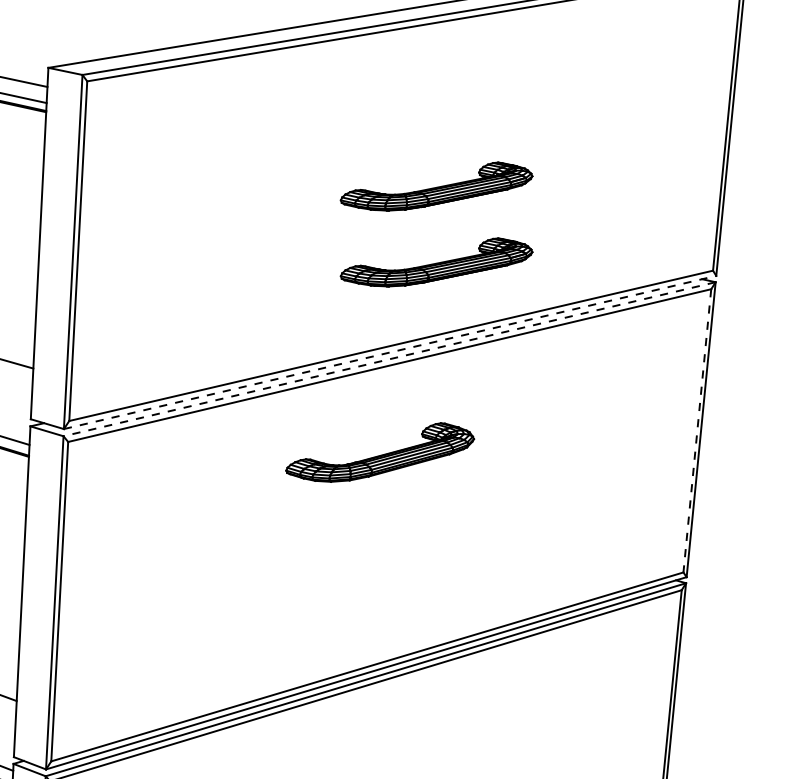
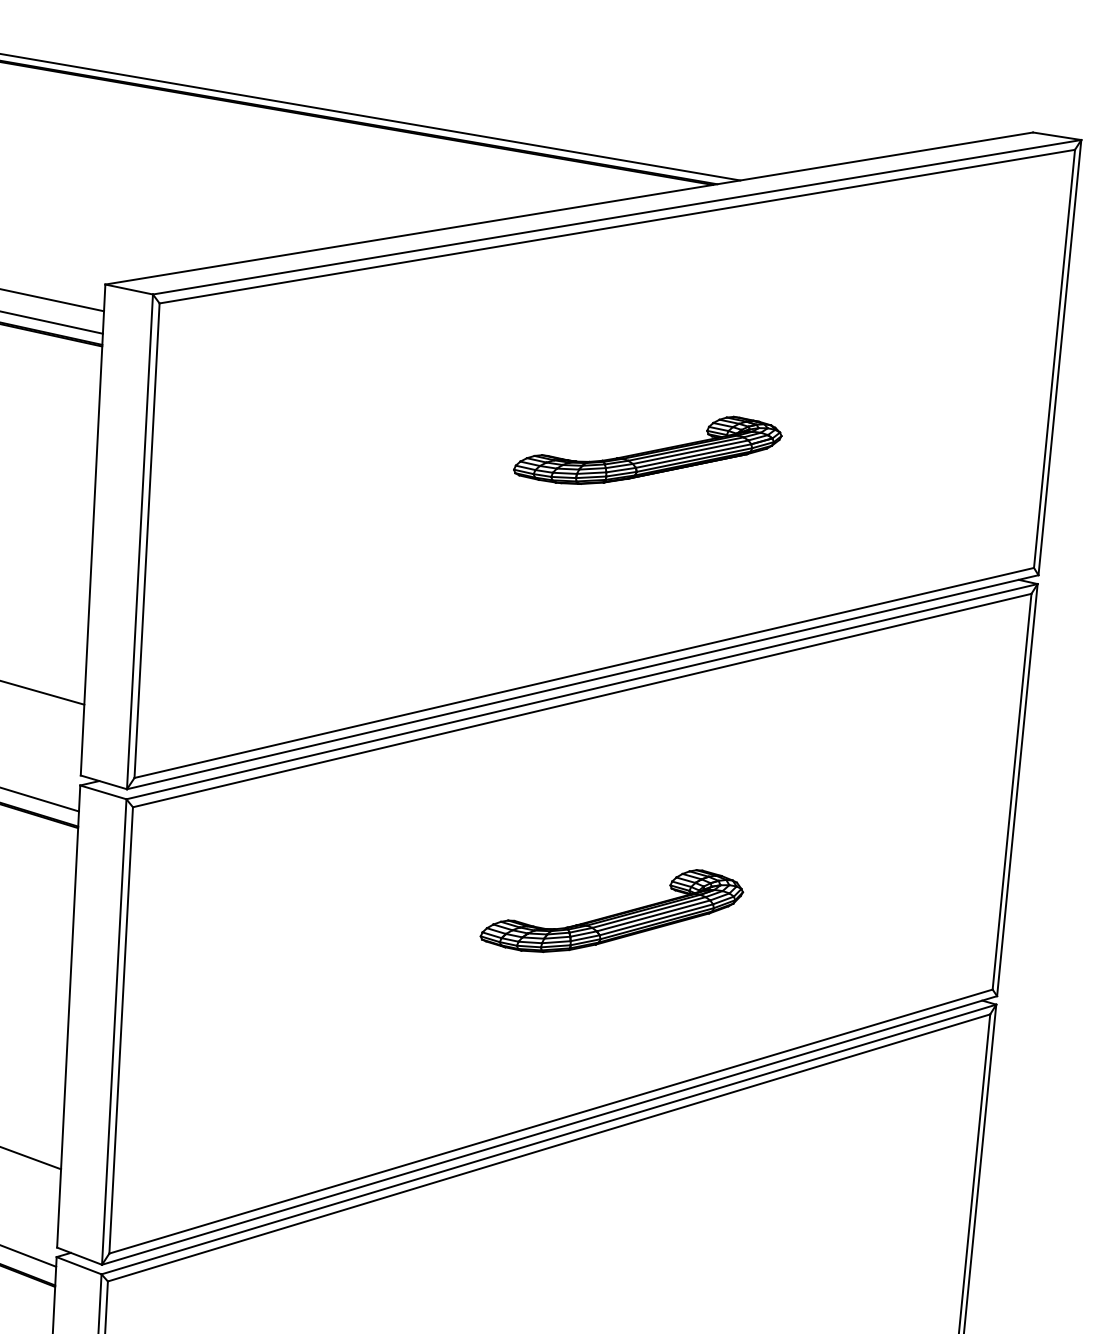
part: (436, 261) -> (647, 555), removed
line: (390, 352) -> (583, 682), dashed -> solid
line: (389, 359) -> (581, 691), dashed -> solid
line: (697, 430) -> (1012, 791), dashed -> solid
part: (379, 452) -> (611, 910), moved

